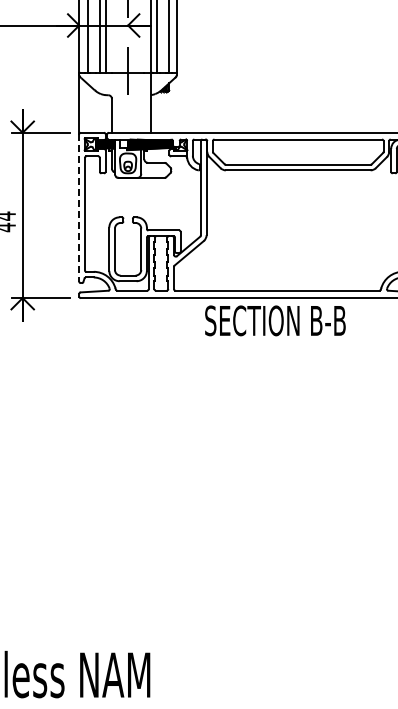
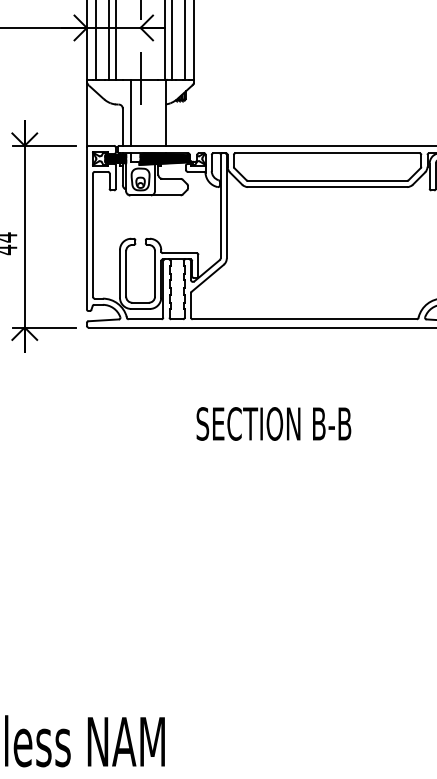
line: (119, 102) -> (131, 112), added
line: (79, 207) -> (87, 227), dashed -> solid
text: (275, 320) -> (273, 423), moved

